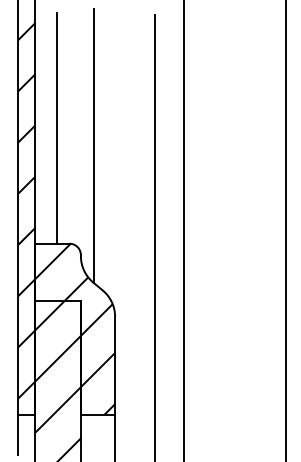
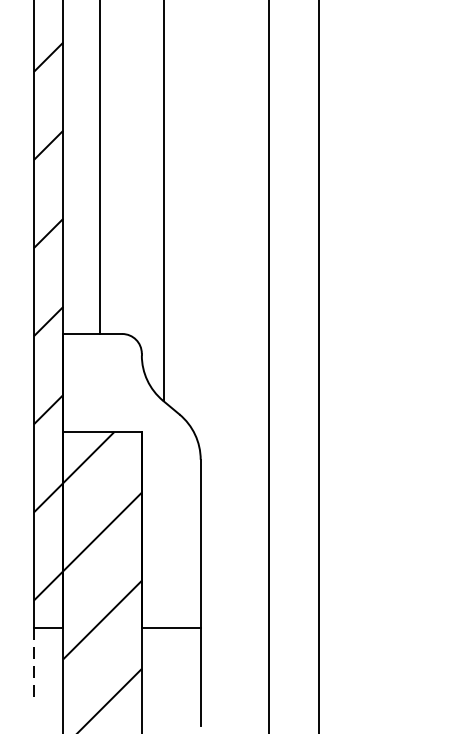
hatch: (75, 328) -> (132, 479), removed
line: (18, 434) -> (34, 662), solid -> dashed

